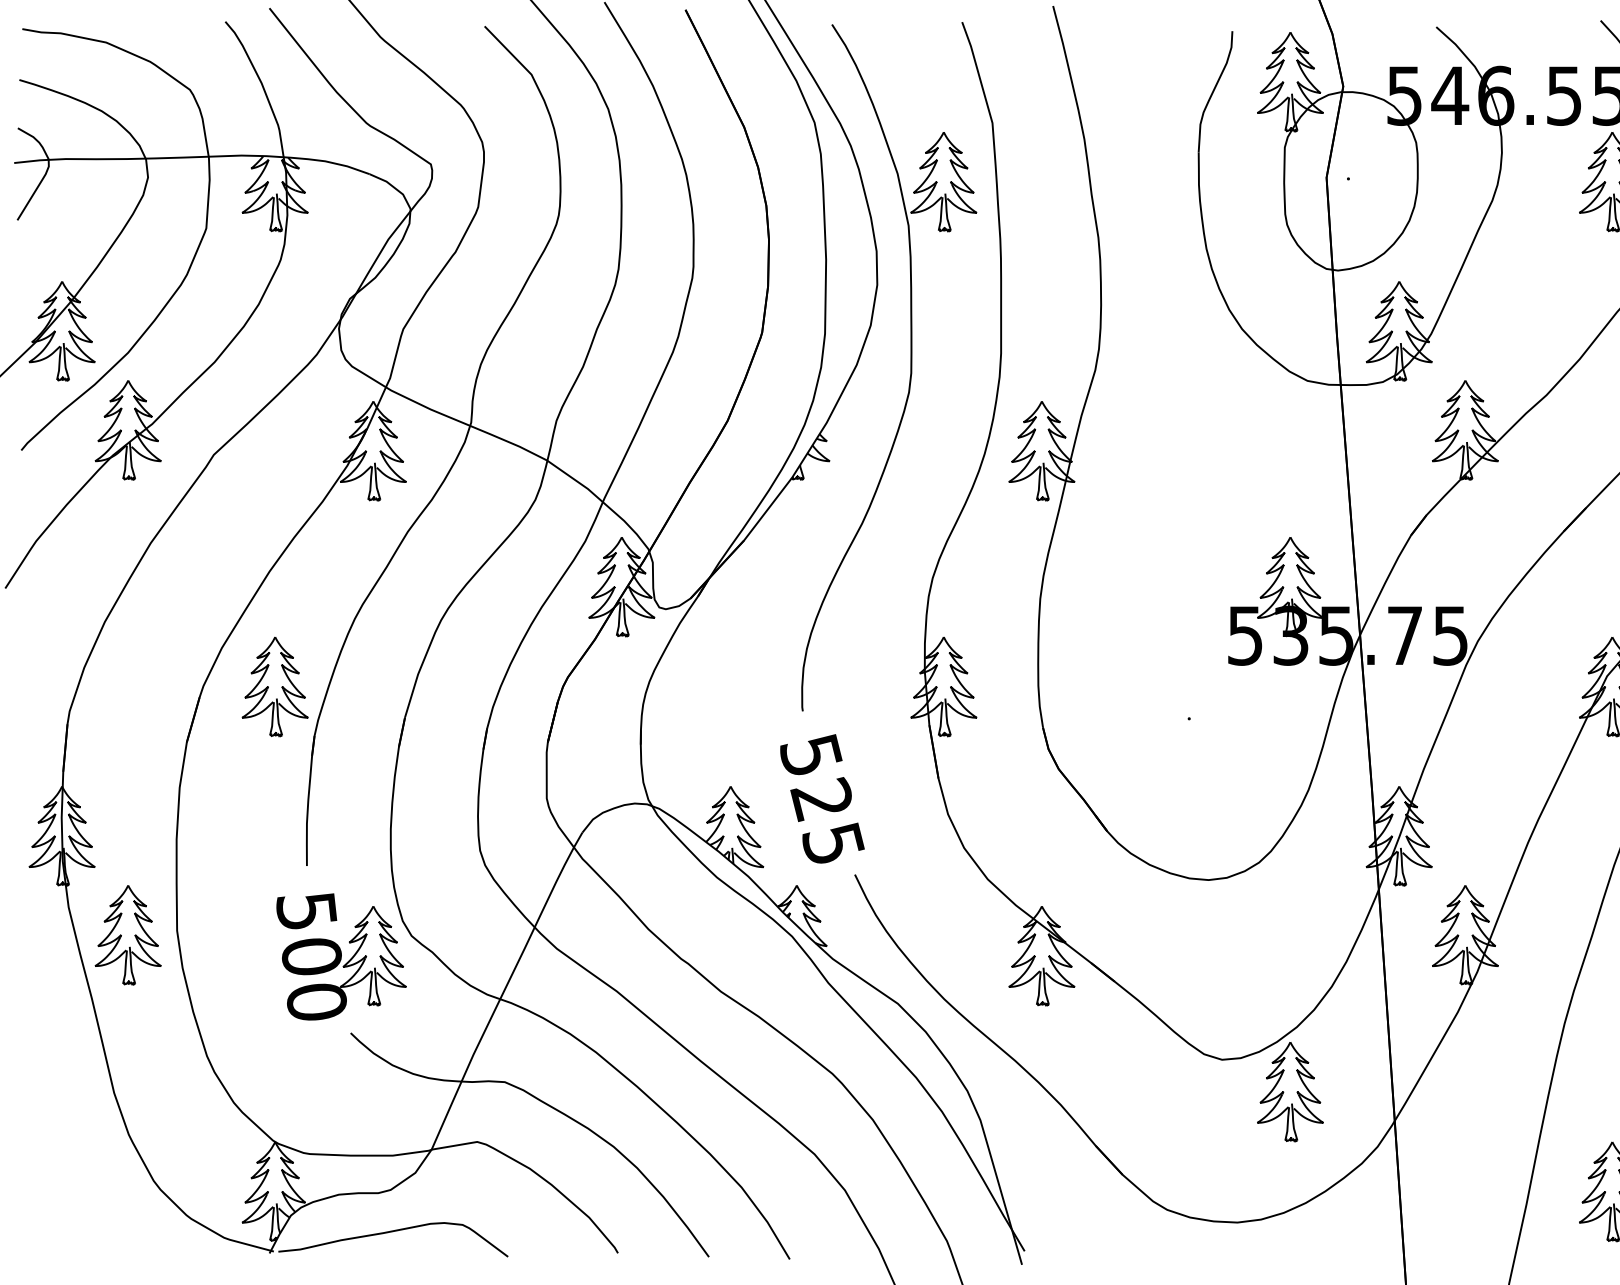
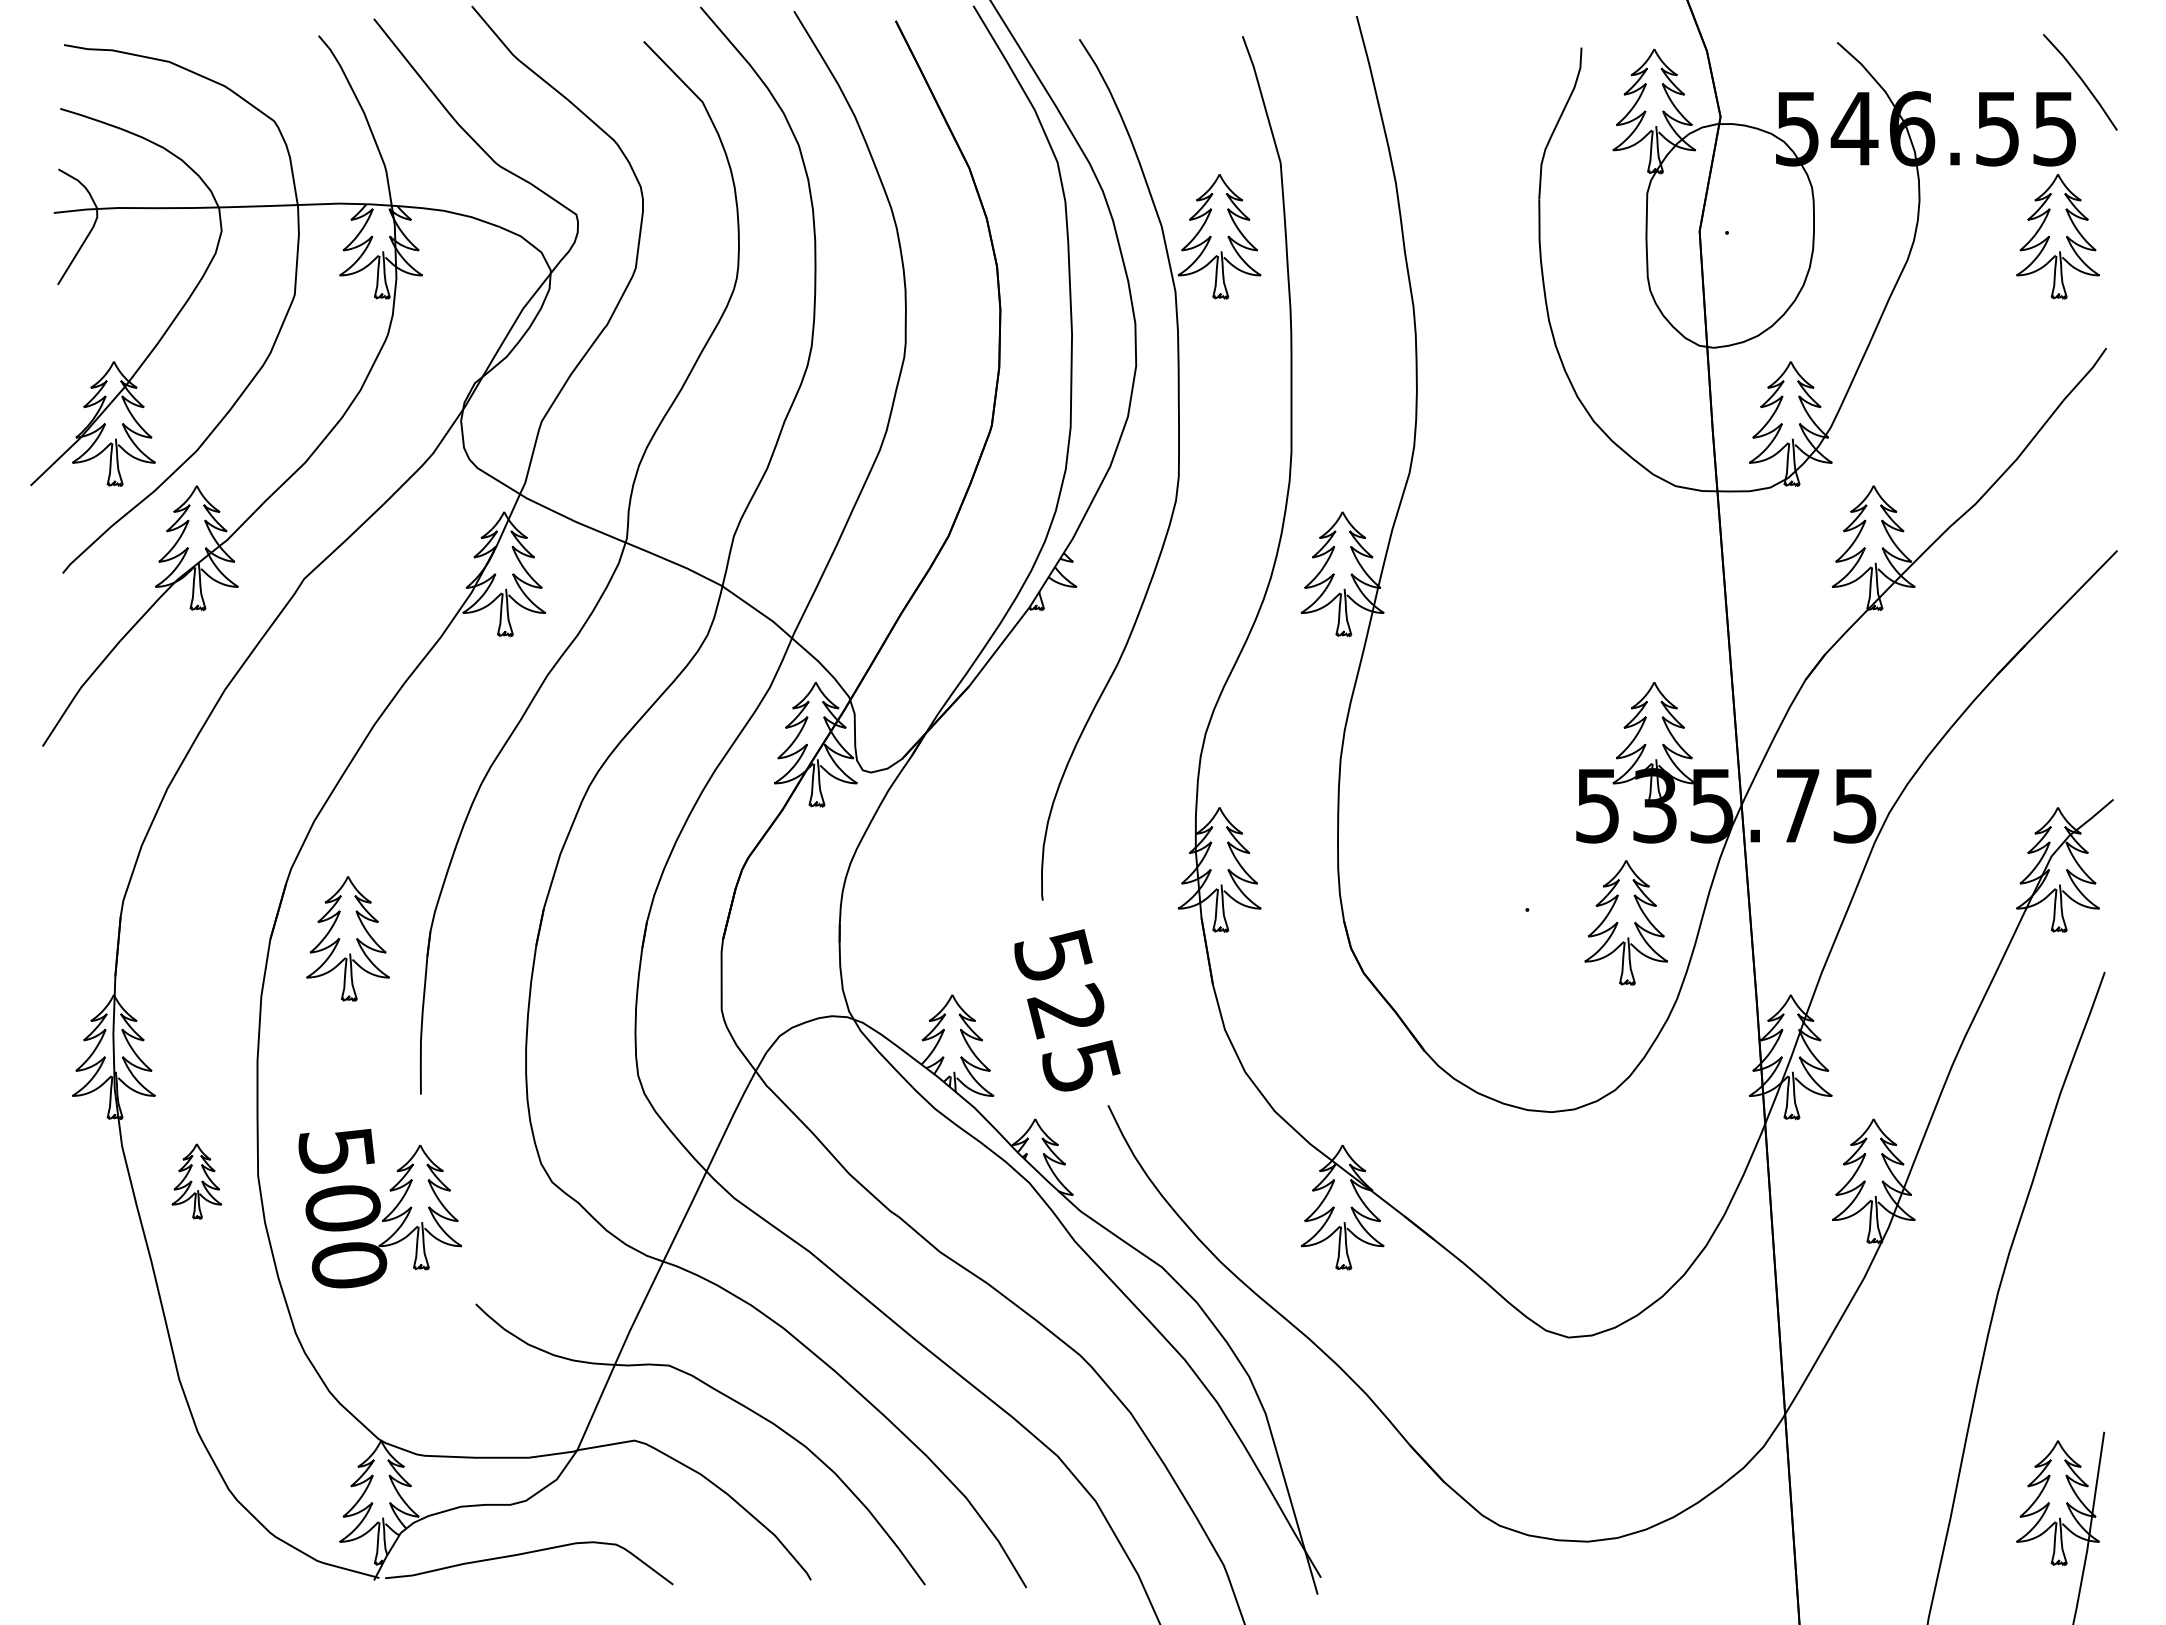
part: (274, 686) -> (347, 938), moved
part: (127, 935) -> (196, 1181), size x0.6
part: (340, 956) -> (379, 1208), moved
part: (1289, 1091) -> (1625, 922), moved

